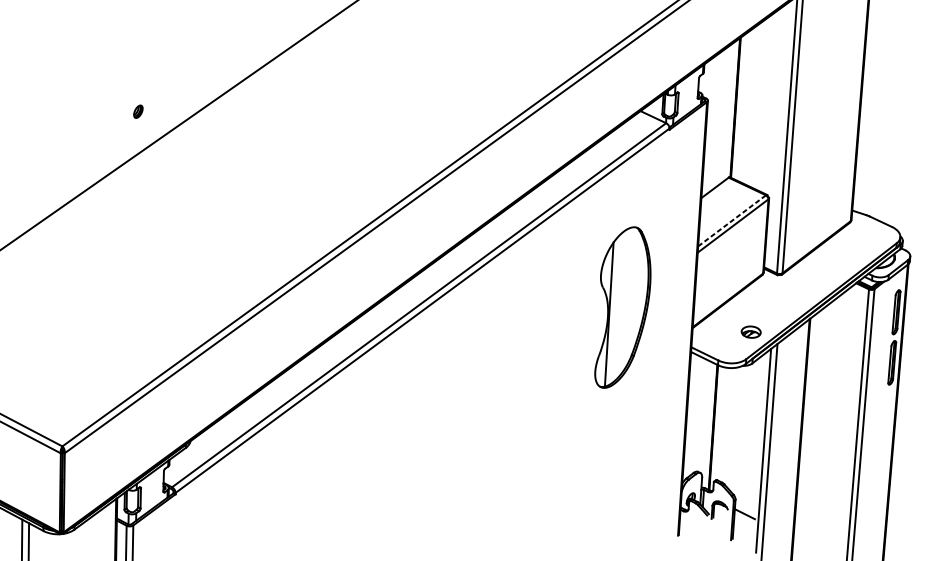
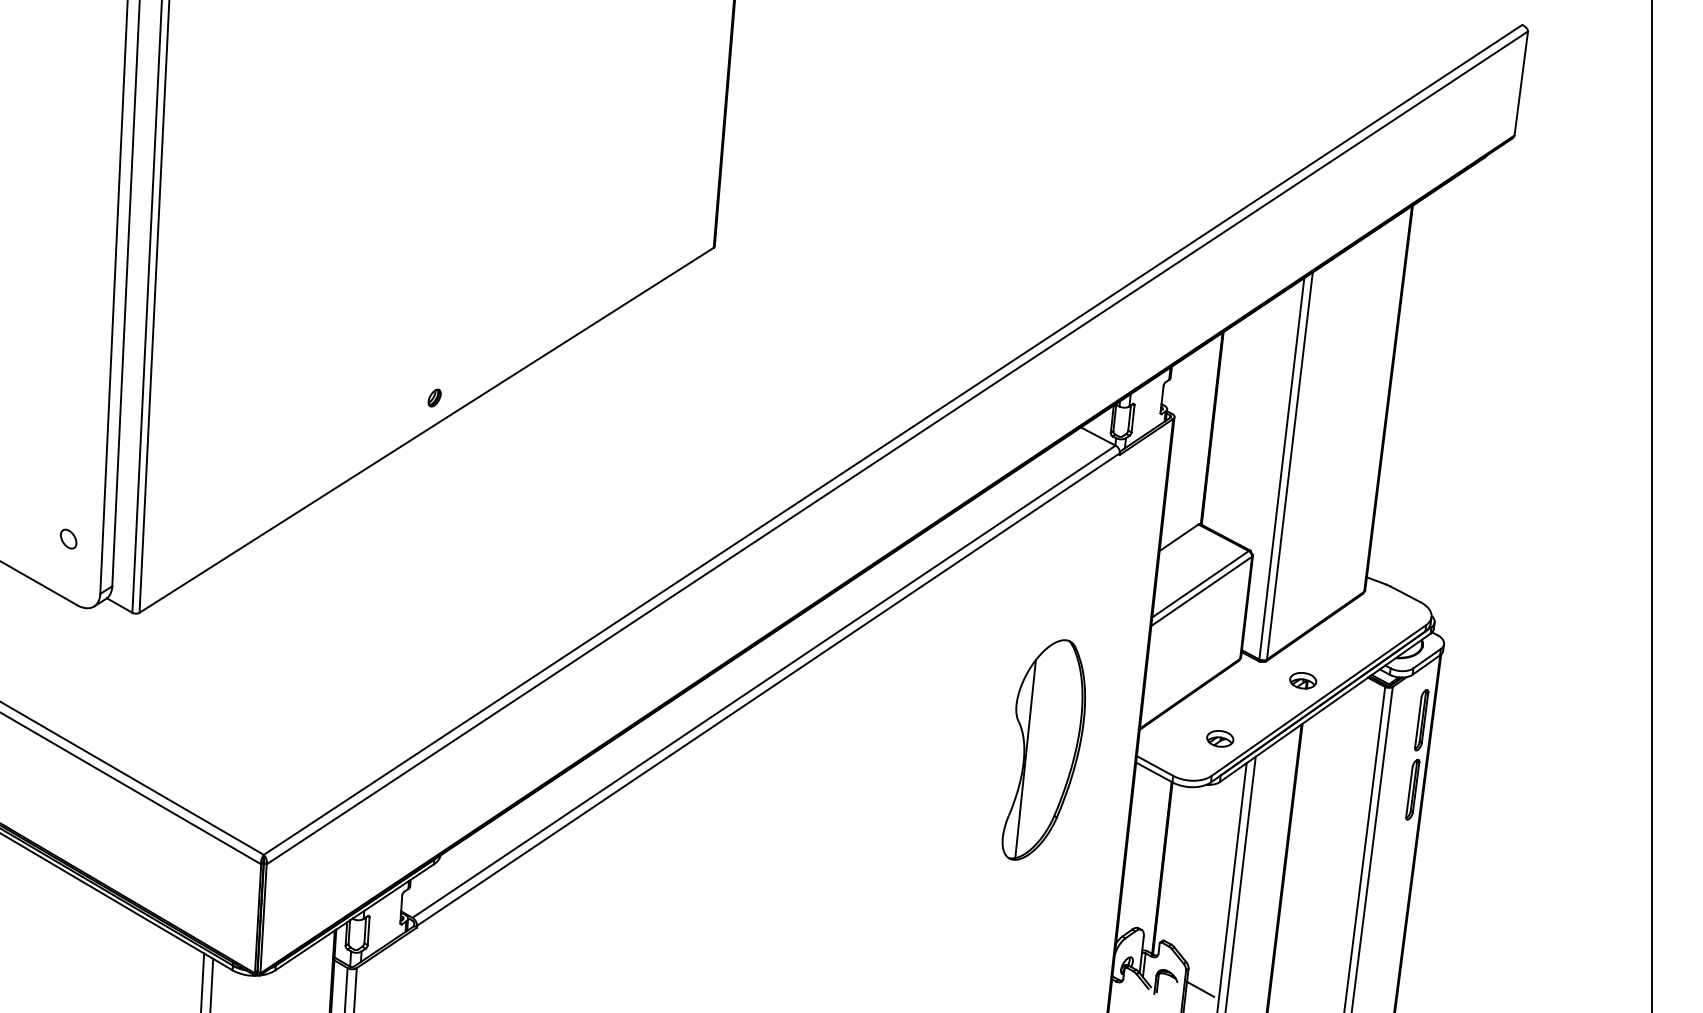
part: (138, 111) -> (434, 397), moved
line: (732, 221) -> (1200, 584), dashed -> solid
part: (809, 287) -> (1303, 680), added
part: (621, 307) -> (1043, 749), moved

